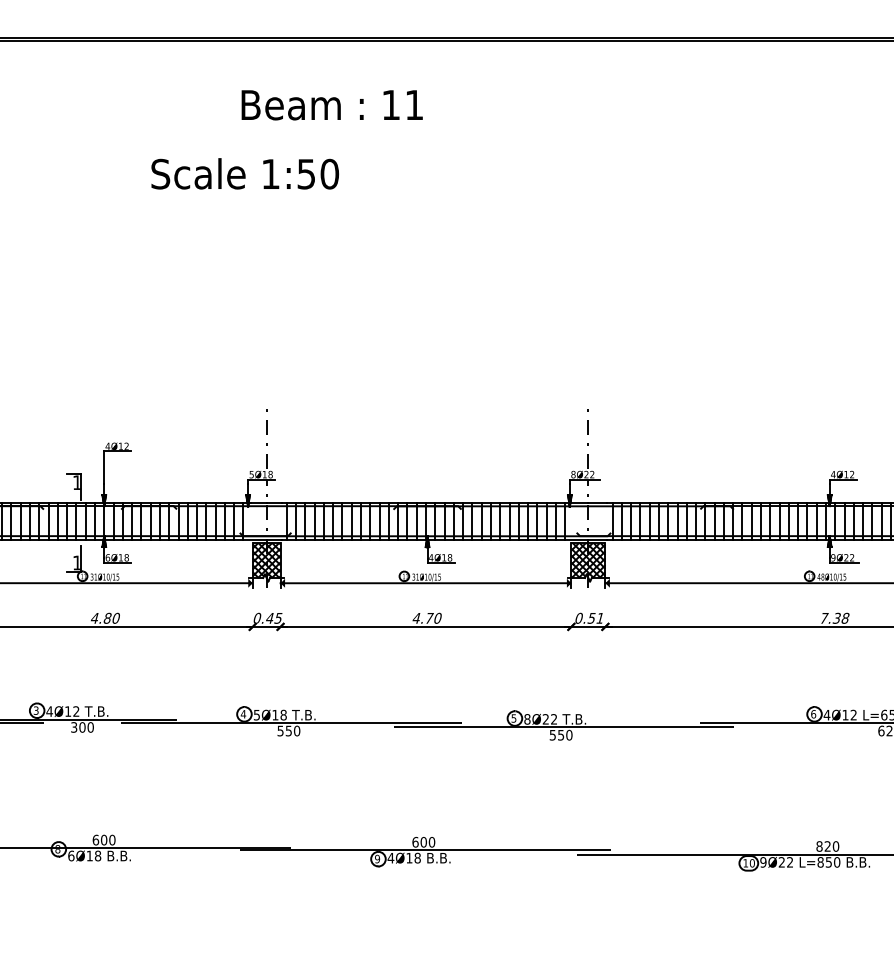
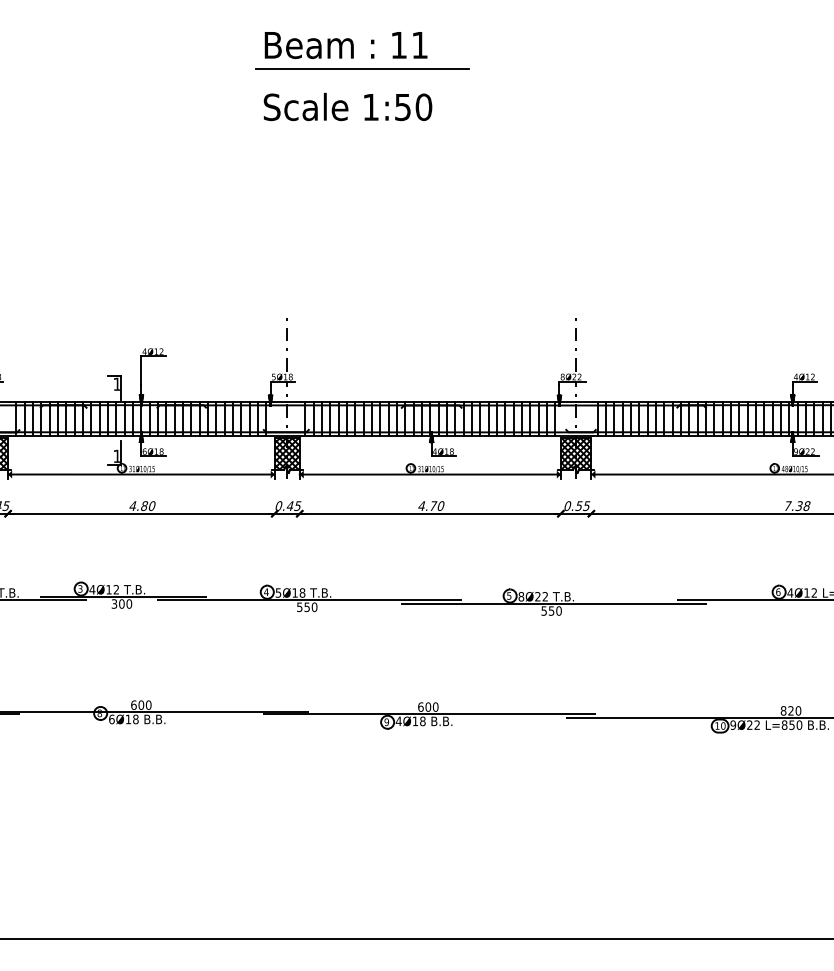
line: (350, 130) -> (362, 68), added
text: (244, 173) -> (347, 106), moved
text: (599, 618) -> (586, 506), 0.51 -> 0.55

